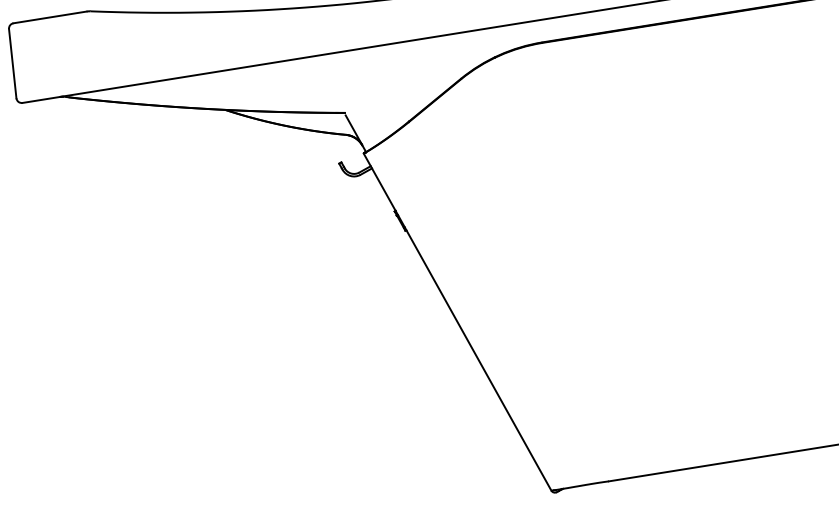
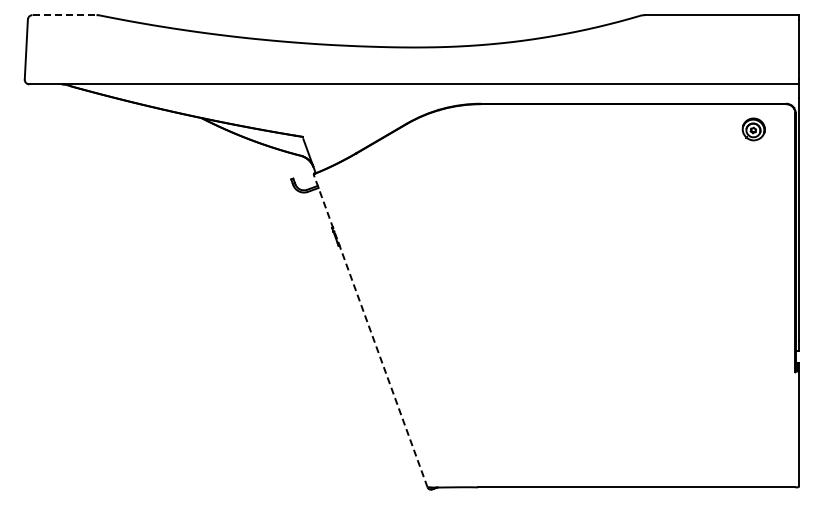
line: (50, 17) -> (64, 15), solid -> dashed
line: (457, 321) -> (370, 330), solid -> dashed

